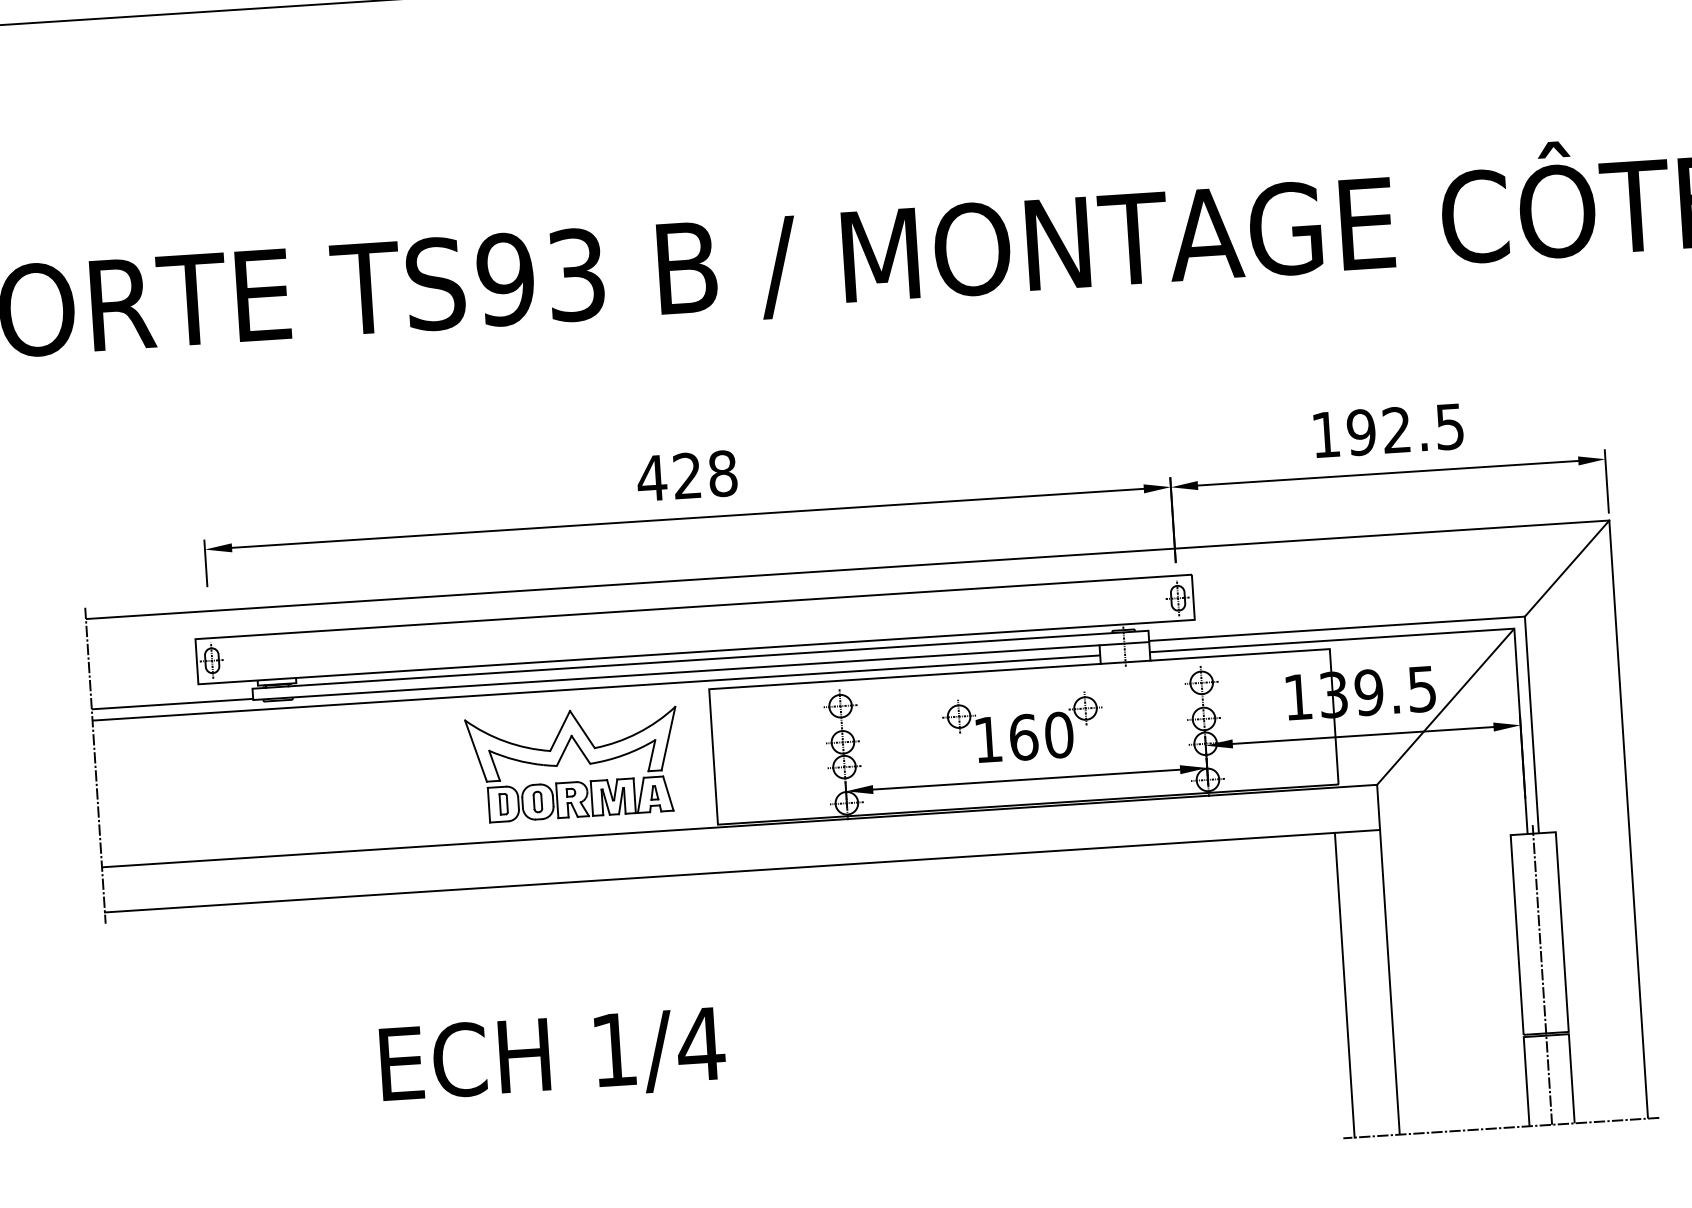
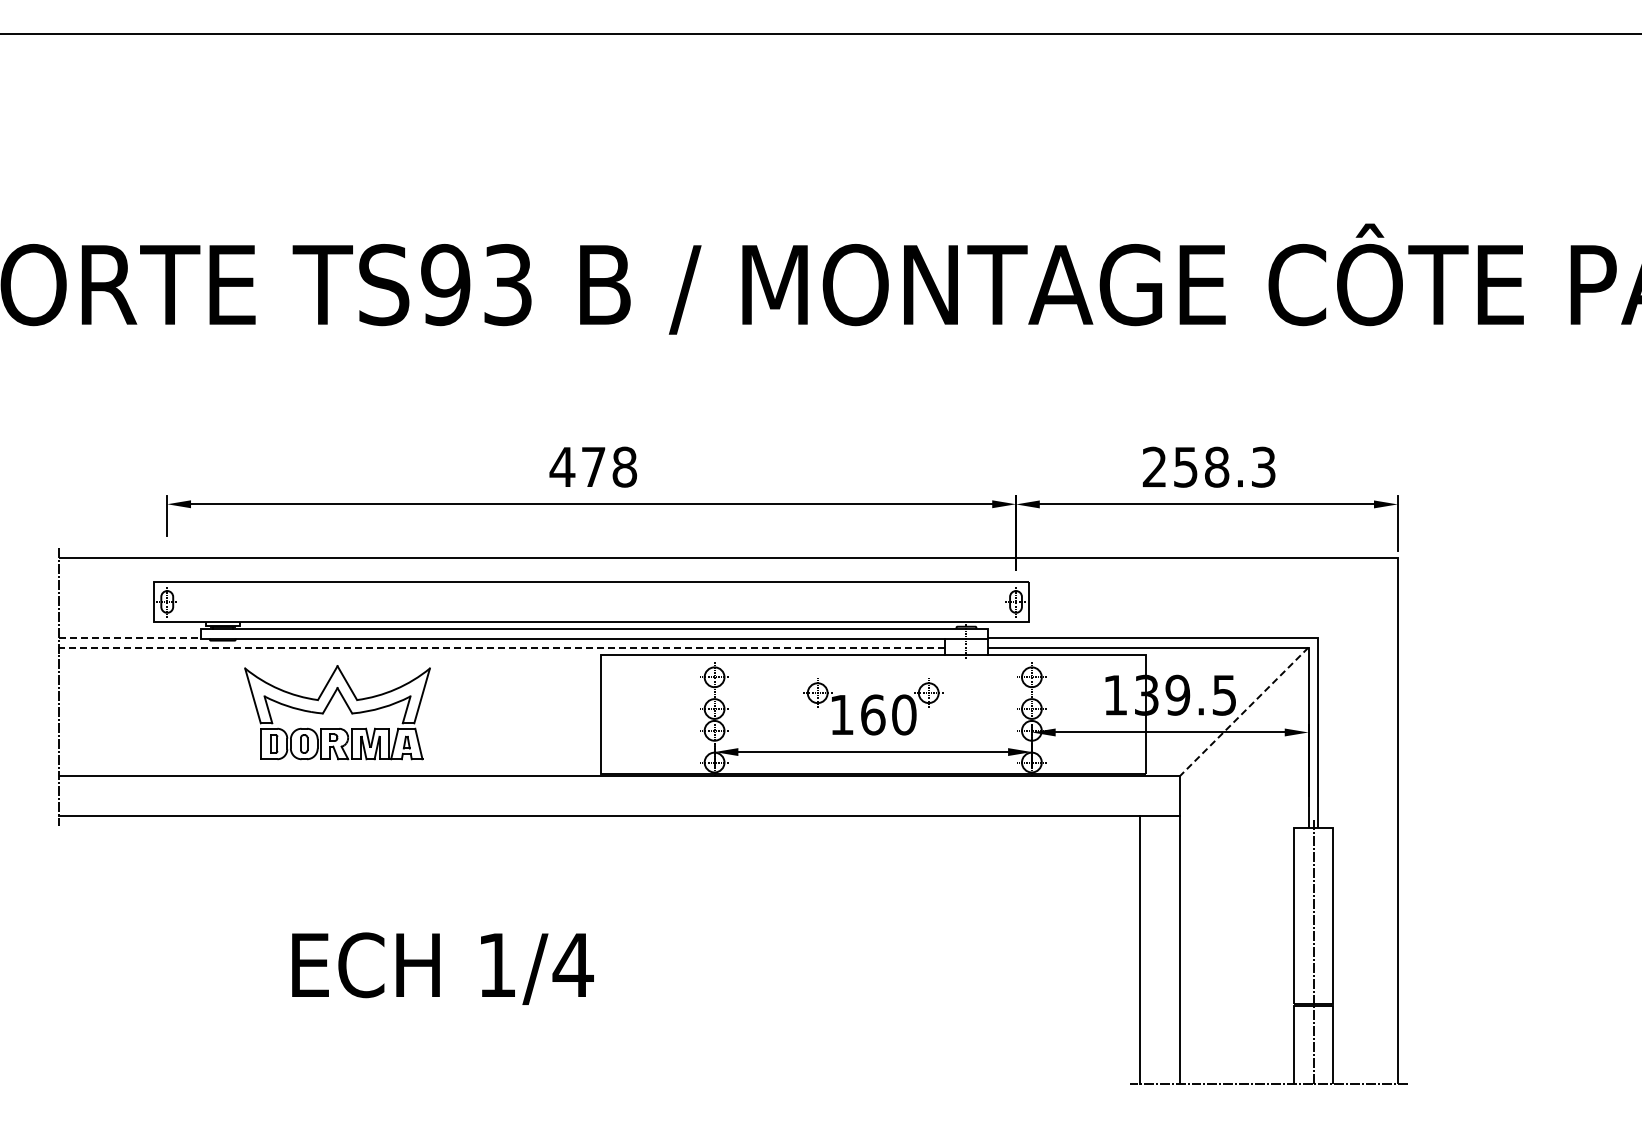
text: (1387, 429) -> (1208, 466), 192.5 -> 258.3
text: (687, 475) -> (593, 466), 428 -> 478
line: (1566, 568) -> (1357, 597), removed
line: (595, 687) -> (501, 647), solid -> dashed
line: (172, 703) -> (130, 637), solid -> dashed
line: (1445, 707) -> (1243, 712), solid -> dashed
part: (561, 758) -> (327, 707), moved

